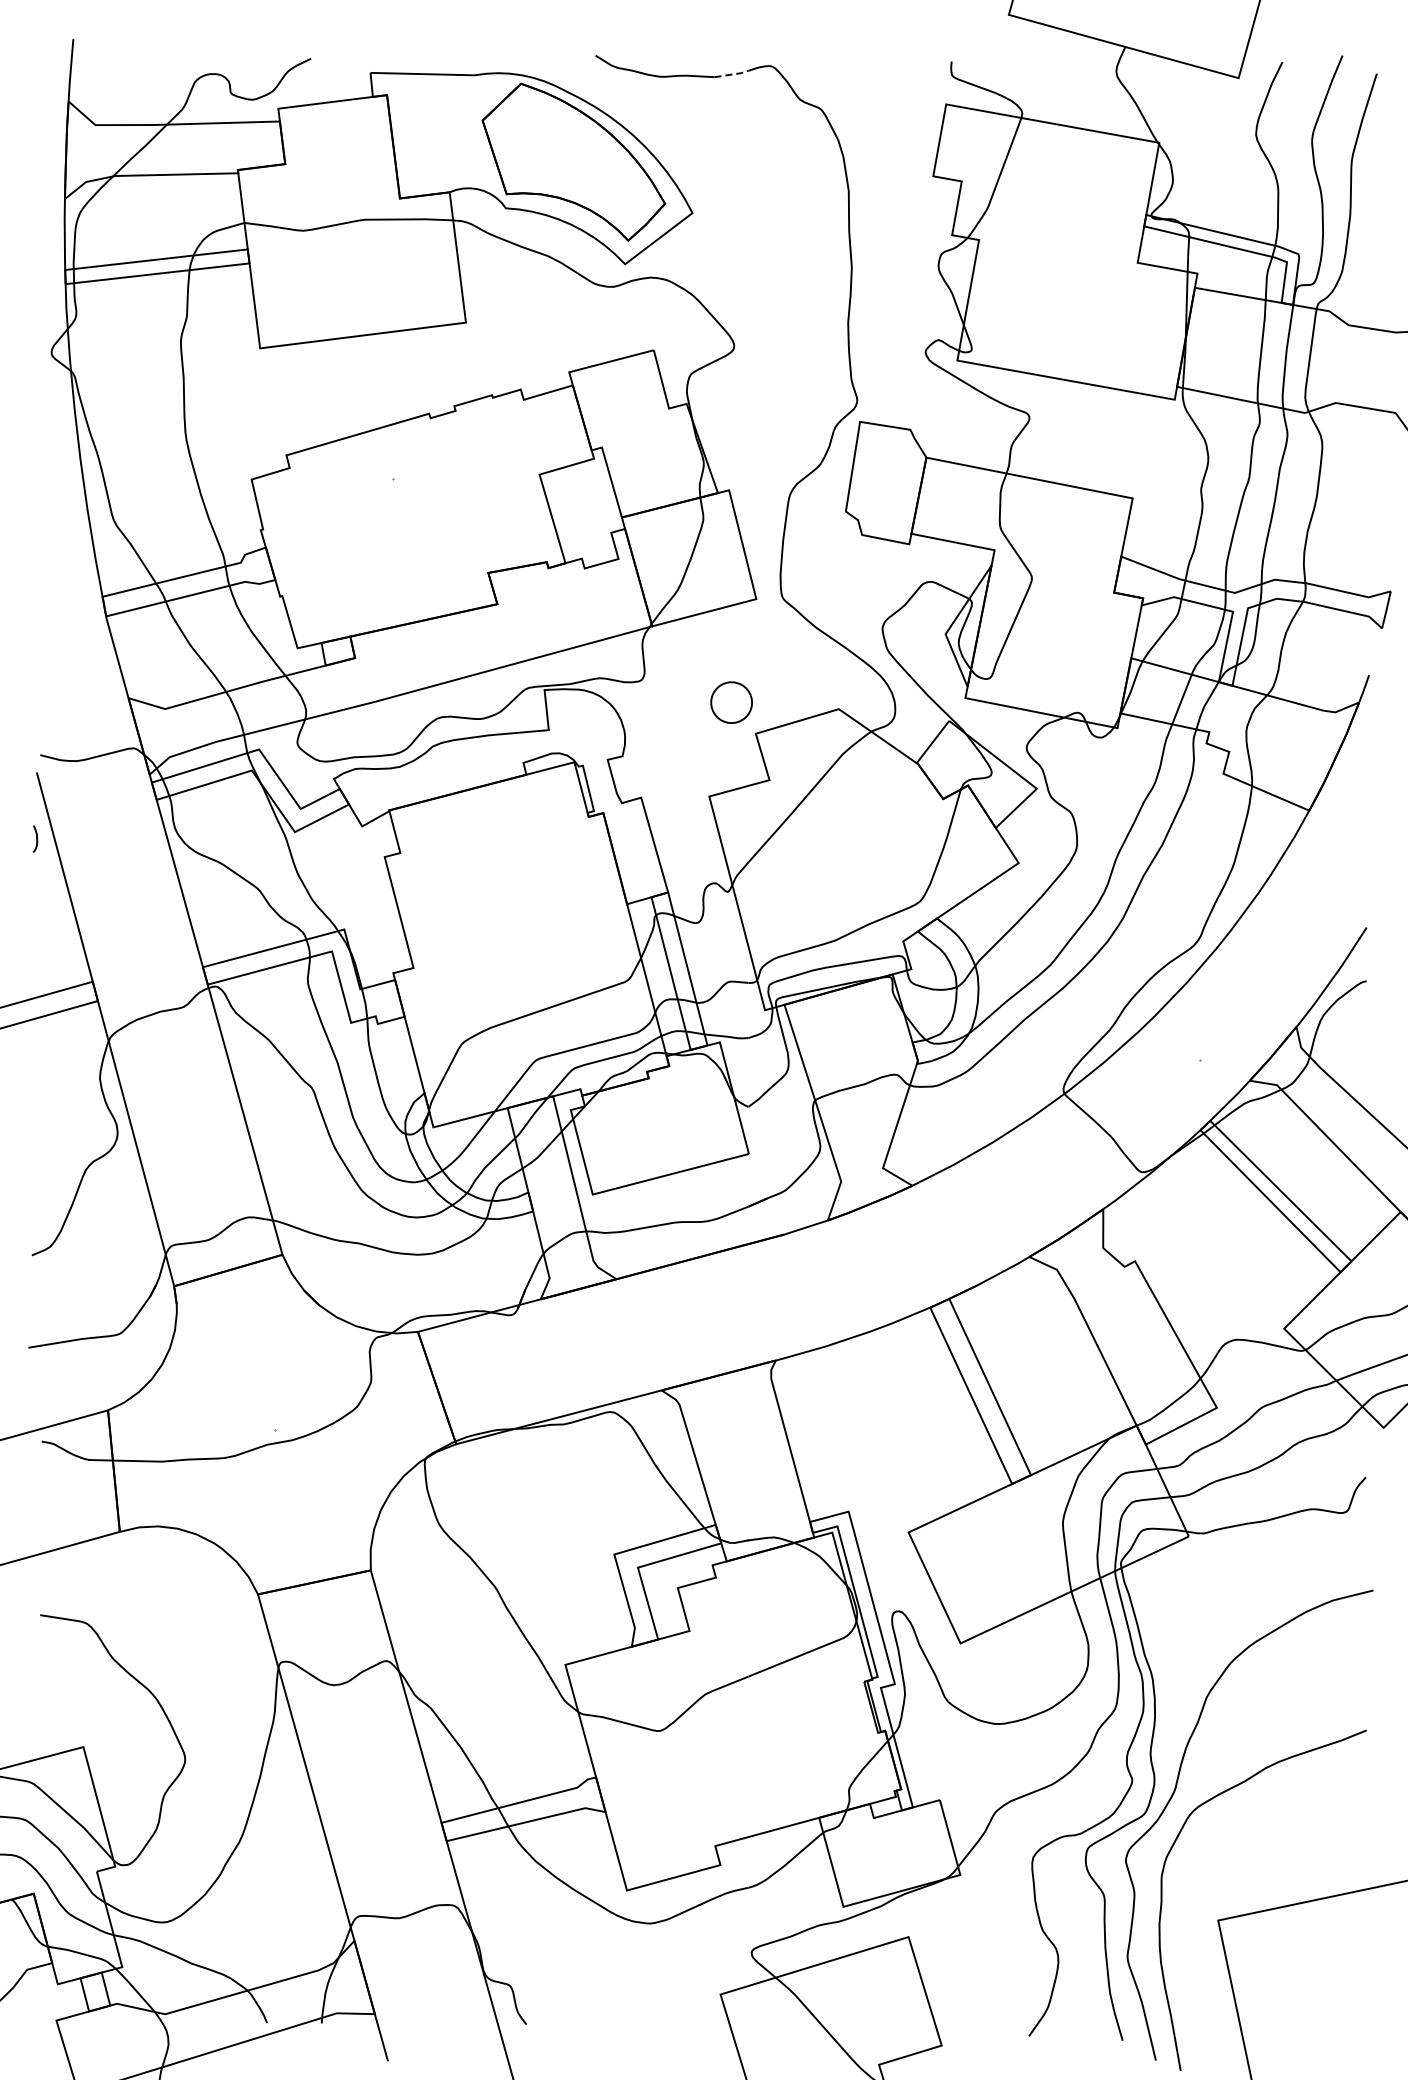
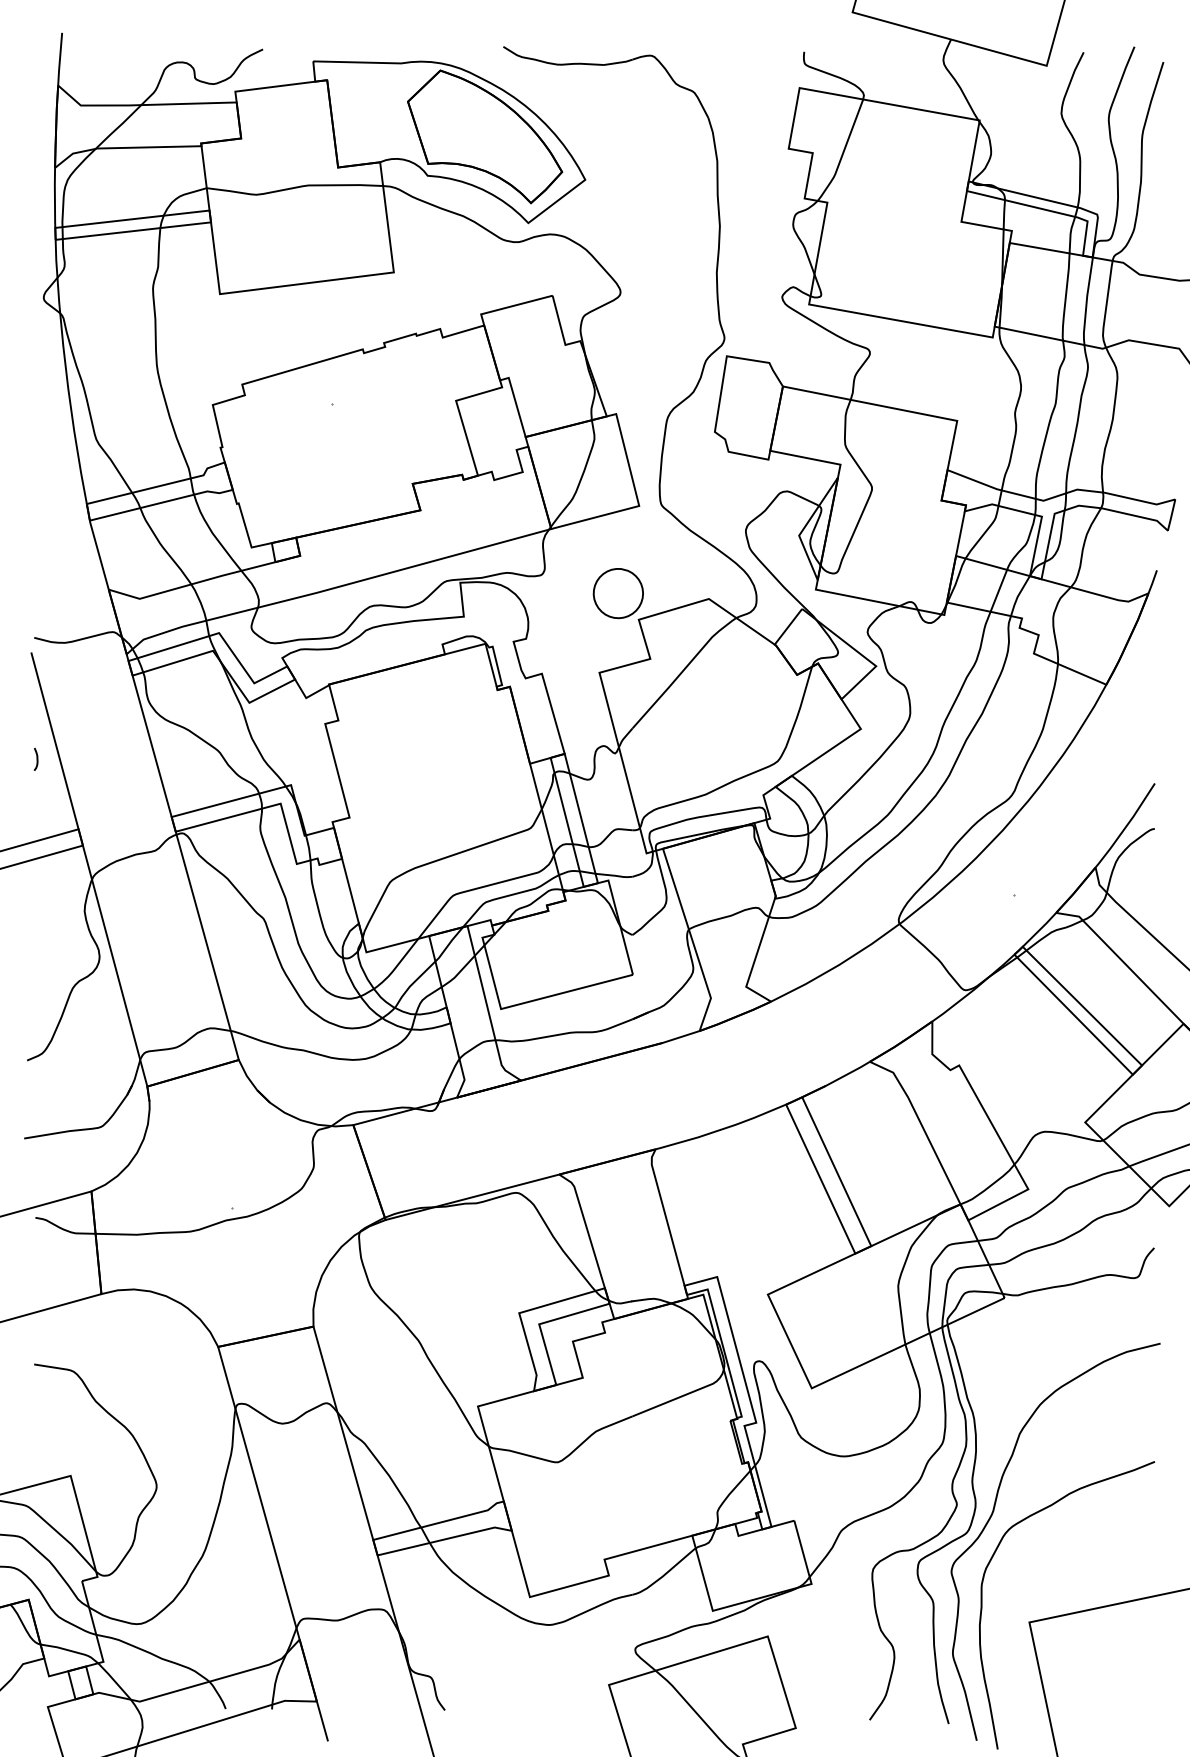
line: (733, 74) -> (619, 62), dashed -> solid
part: (731, 702) -> (618, 593), size x1.43
curve: (36, 838) -> (36, 758), moved

